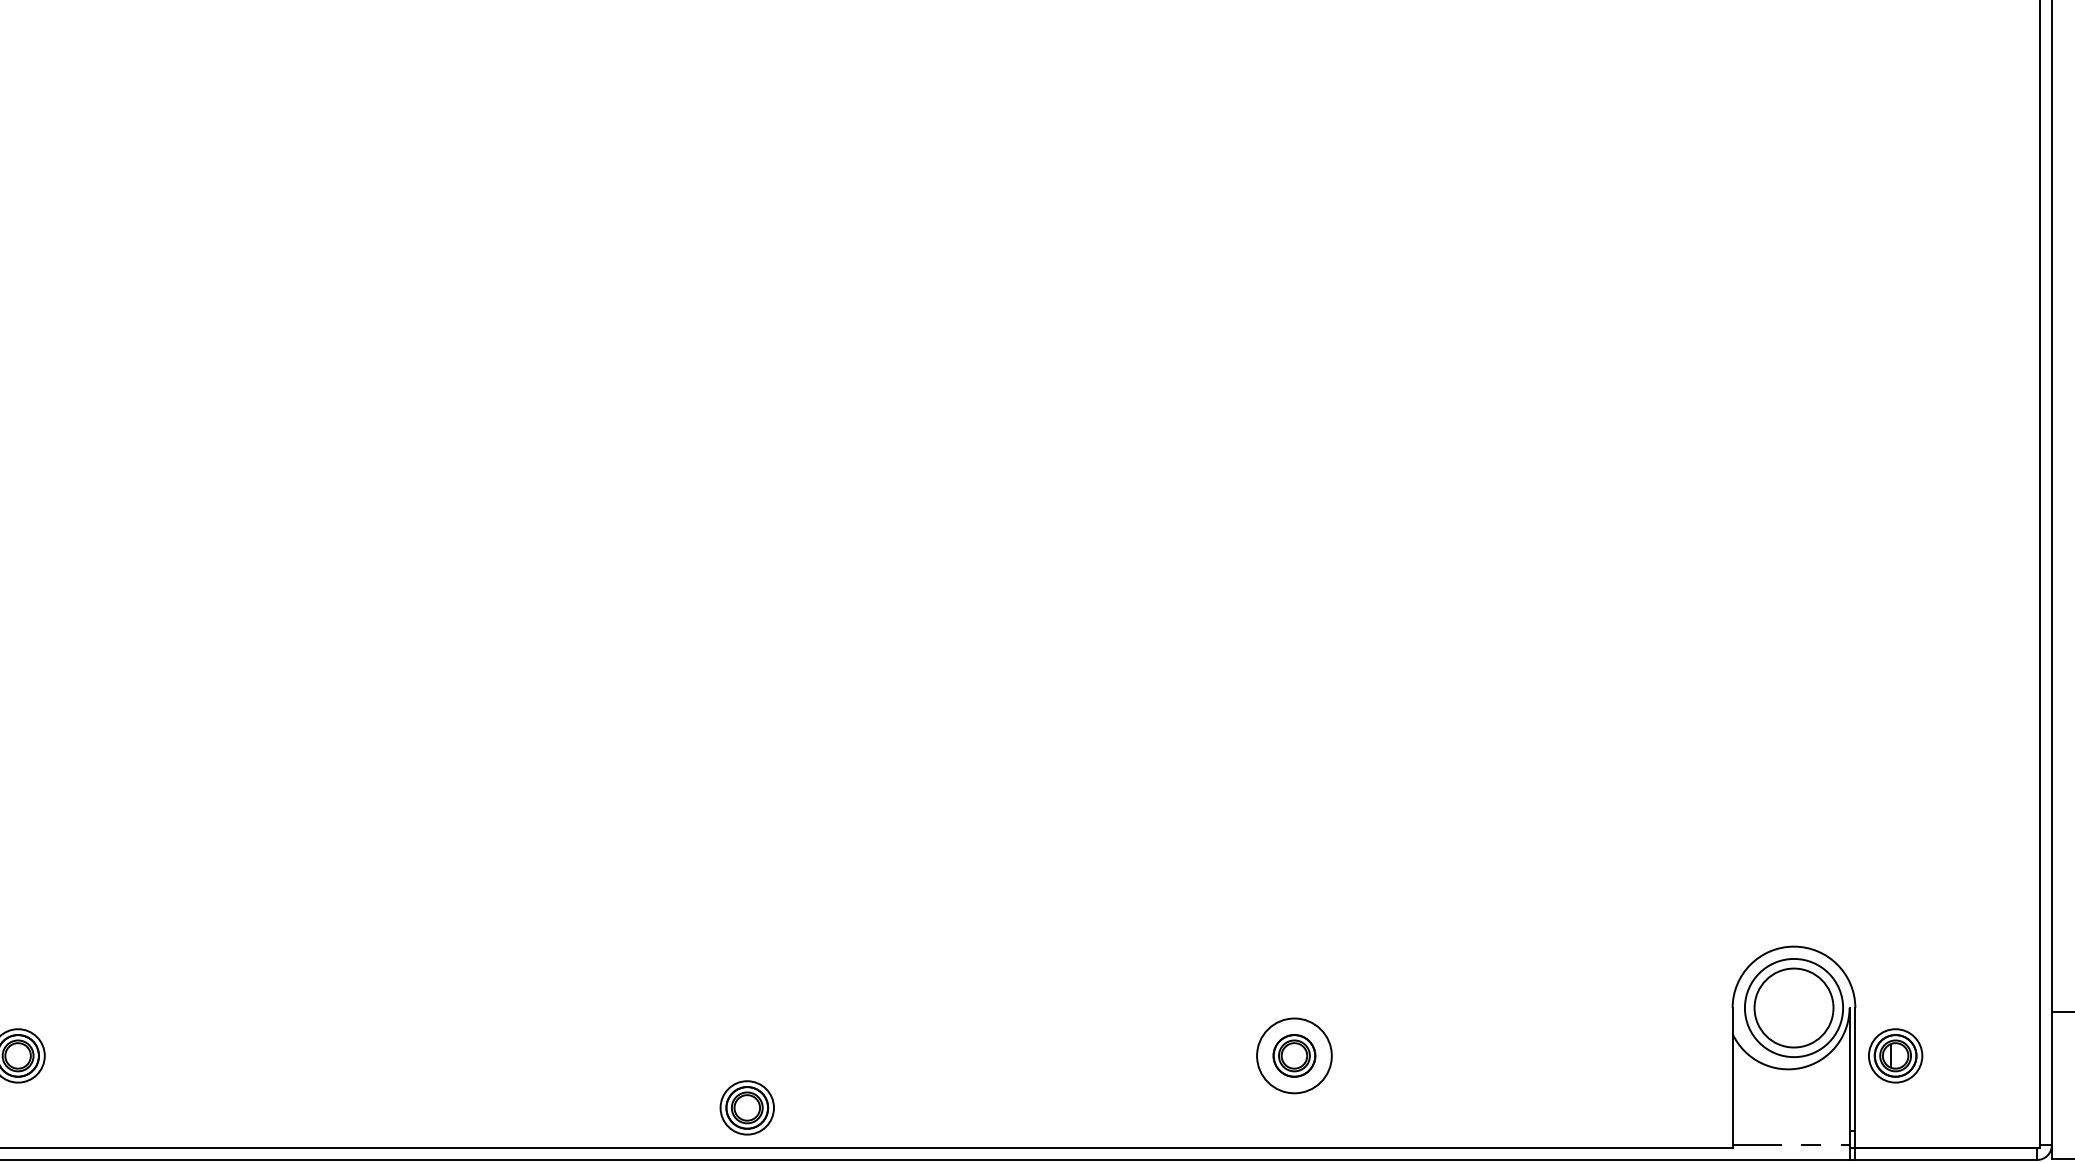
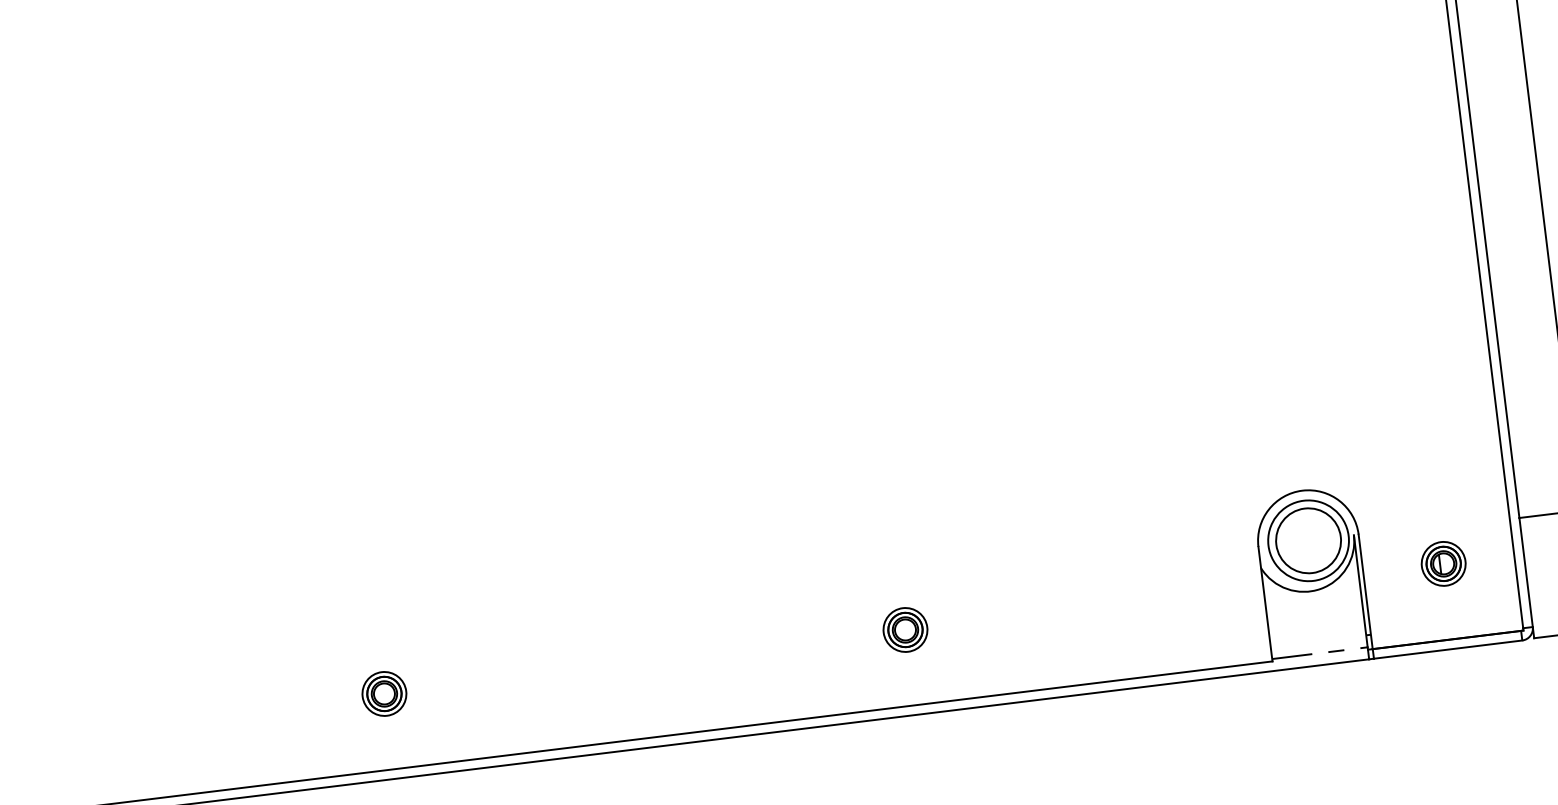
circle: (1294, 1055) -> (905, 629), size x0.71
part: (1895, 1055) -> (1443, 563), moved
part: (746, 1107) -> (383, 693), moved

